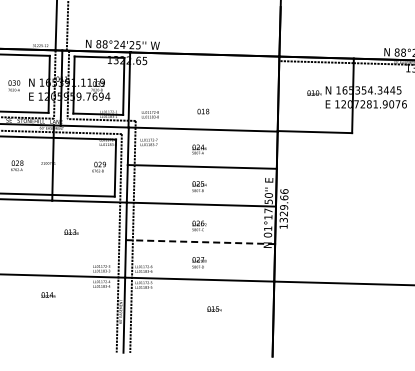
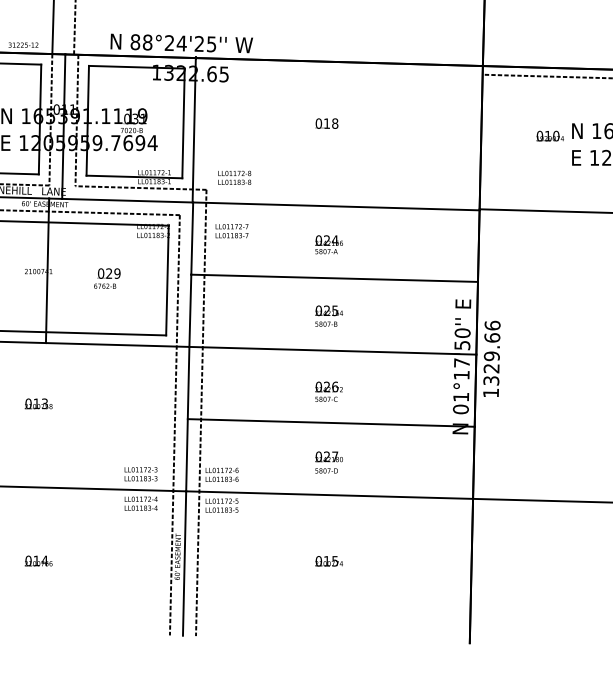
text: (203, 111) -> (327, 123), moved
text: (98, 166) -> (106, 277), moved
text: (71, 231) -> (38, 402), moved
line: (200, 242) -> (331, 423), dashed -> solid
text: (48, 294) -> (38, 560), moved
text: (214, 308) -> (329, 560), moved

